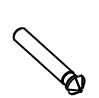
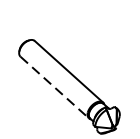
line: (39, 62) -> (55, 88), solid -> dashed

